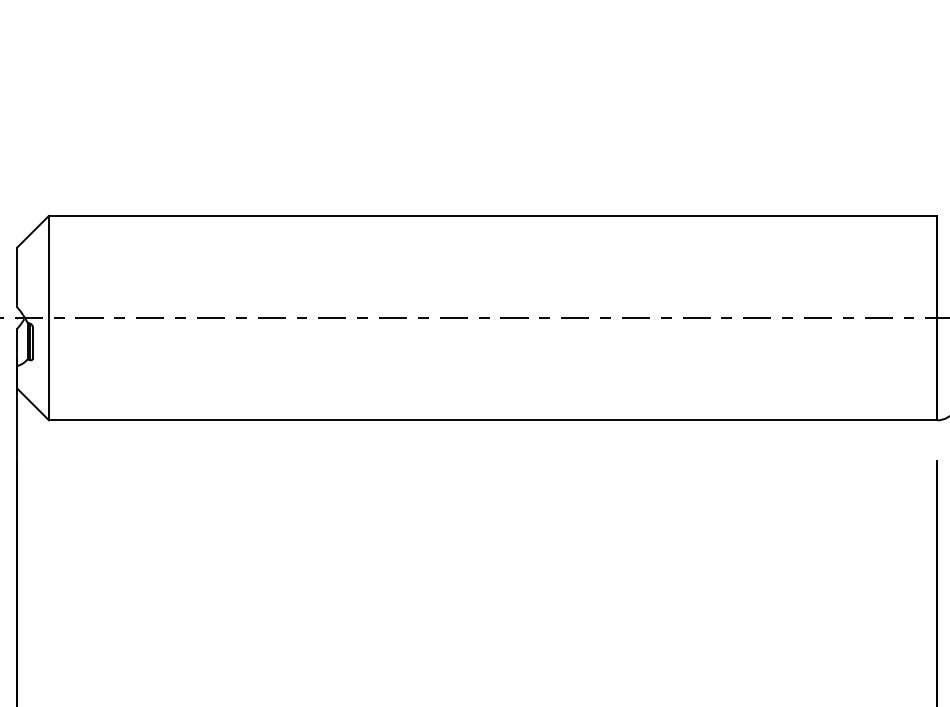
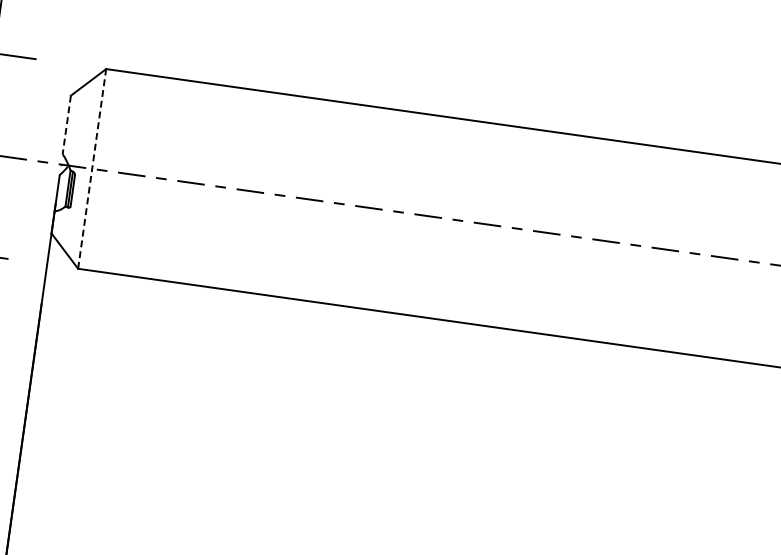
line: (17, 277) -> (66, 124), solid -> dashed
line: (49, 317) -> (92, 168), solid -> dashed

